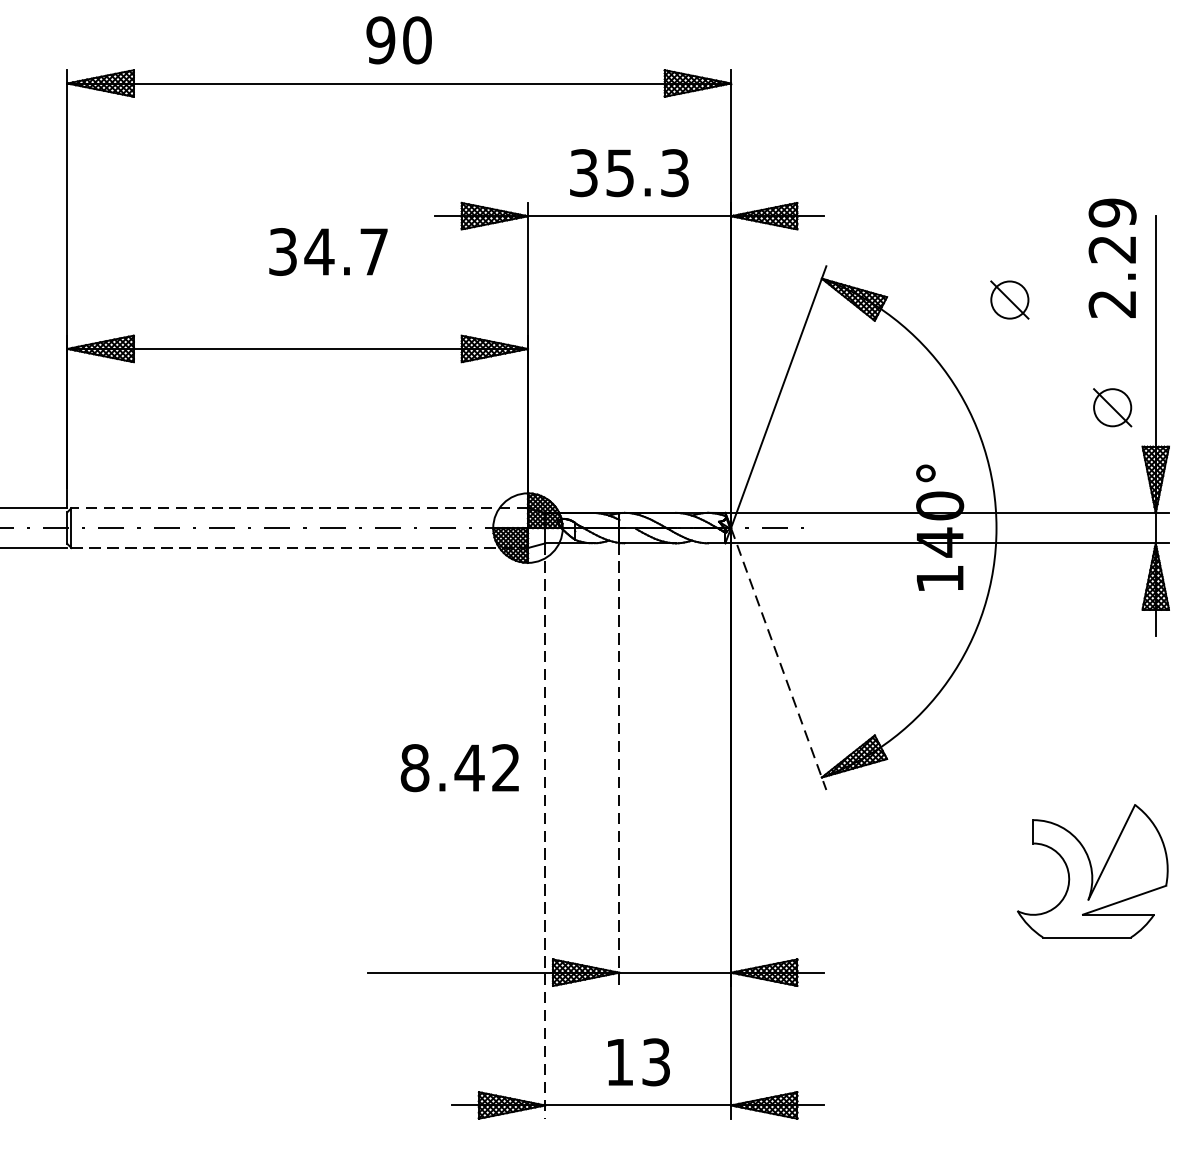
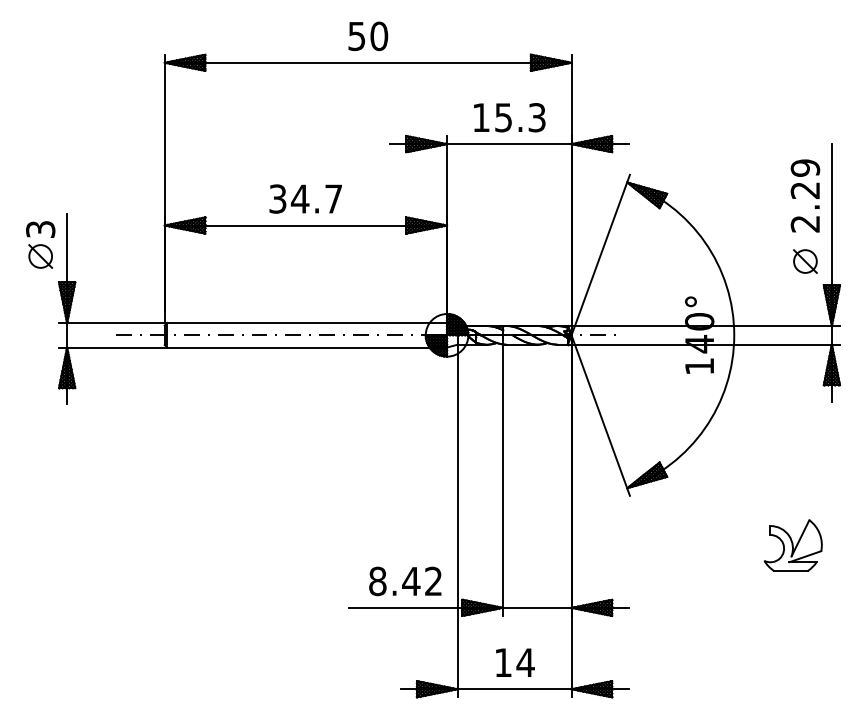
text: (380, 38) -> (356, 35), 90 -> 50
text: (582, 172) -> (480, 117), 35.3 -> 15.3
text: (328, 251) -> (305, 198), moved
text: (1112, 257) -> (805, 195), moved
part: (1009, 299) -> (742, 195), removed
line: (300, 508) -> (307, 323), dashed -> solid
line: (300, 547) -> (307, 347), dashed -> solid
line: (778, 660) -> (600, 416), dashed -> solid
line: (620, 764) -> (503, 480), dashed -> solid
text: (460, 768) -> (405, 581), moved
line: (545, 831) -> (457, 521), dashed -> solid
part: (1091, 870) -> (792, 545), size x0.62
text: (655, 1061) -> (525, 662), 13 -> 14

